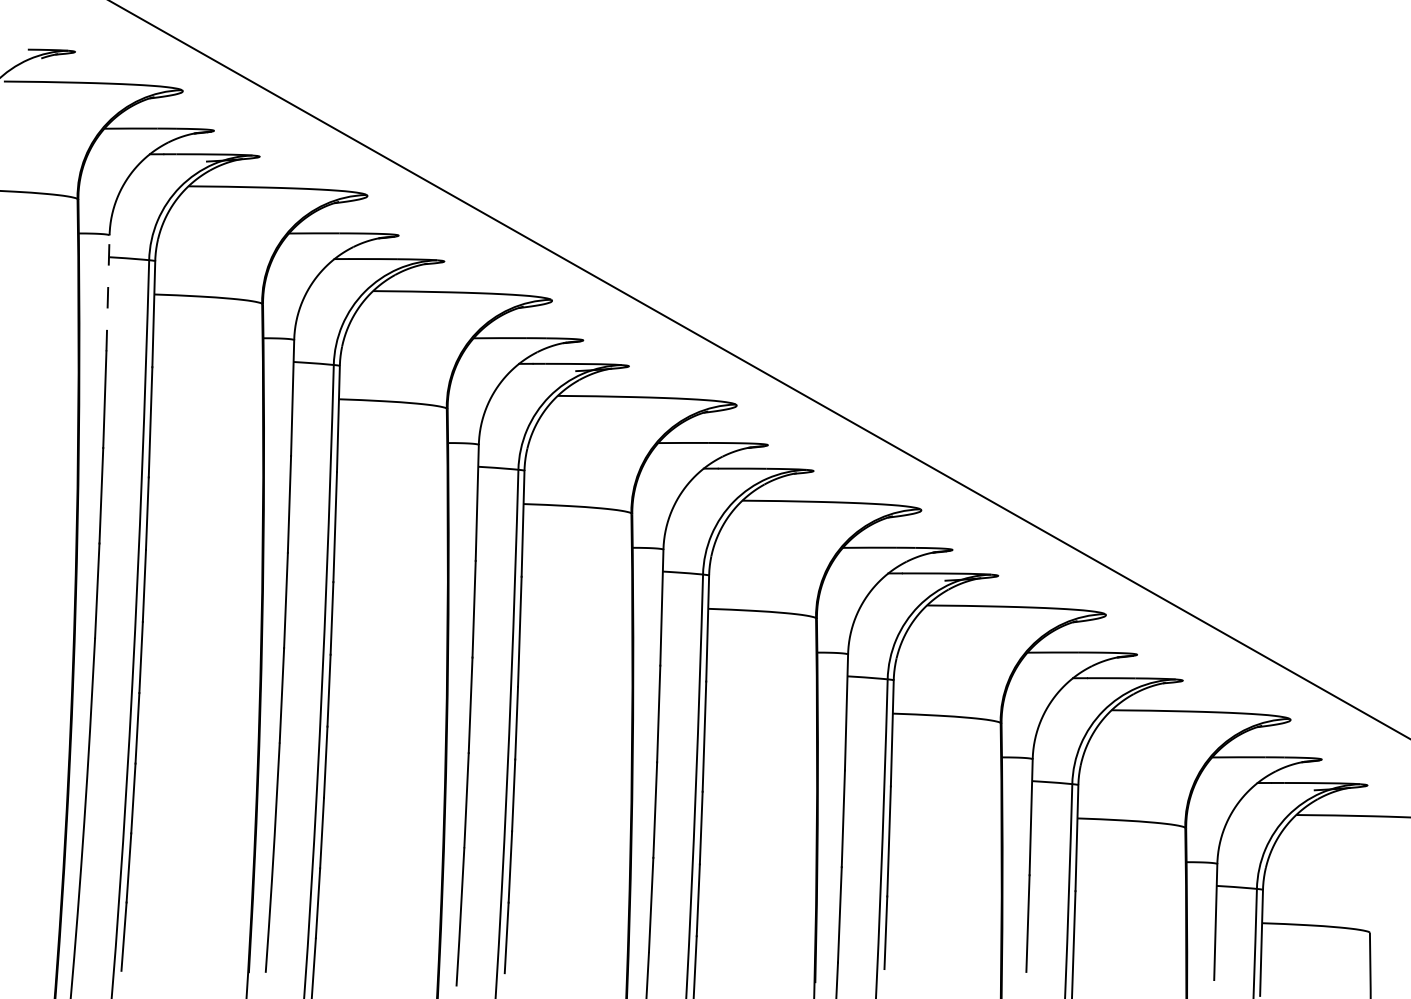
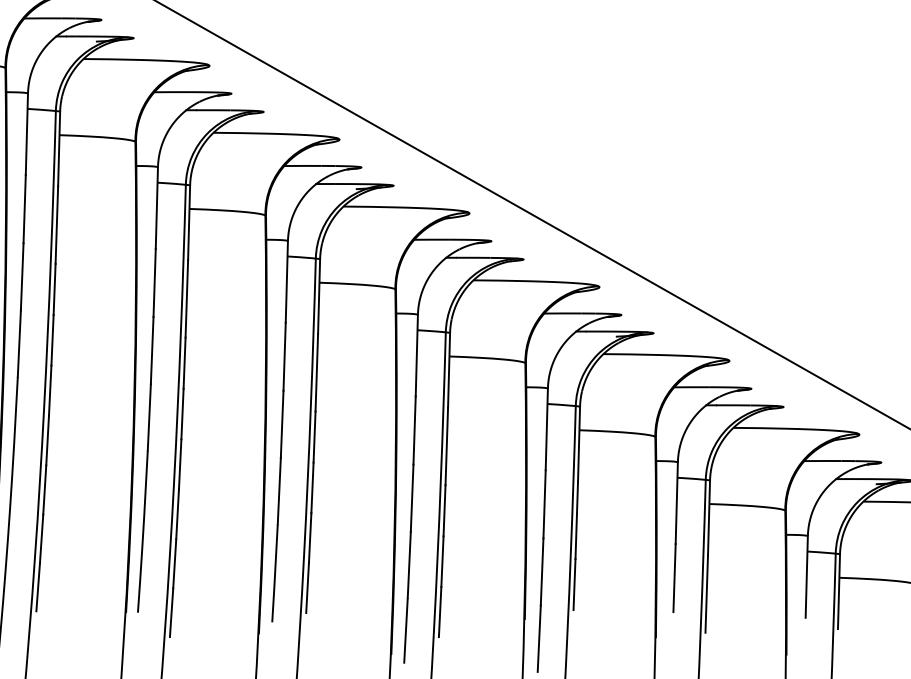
line: (108, 293) -> (27, 134), dashed -> solid

